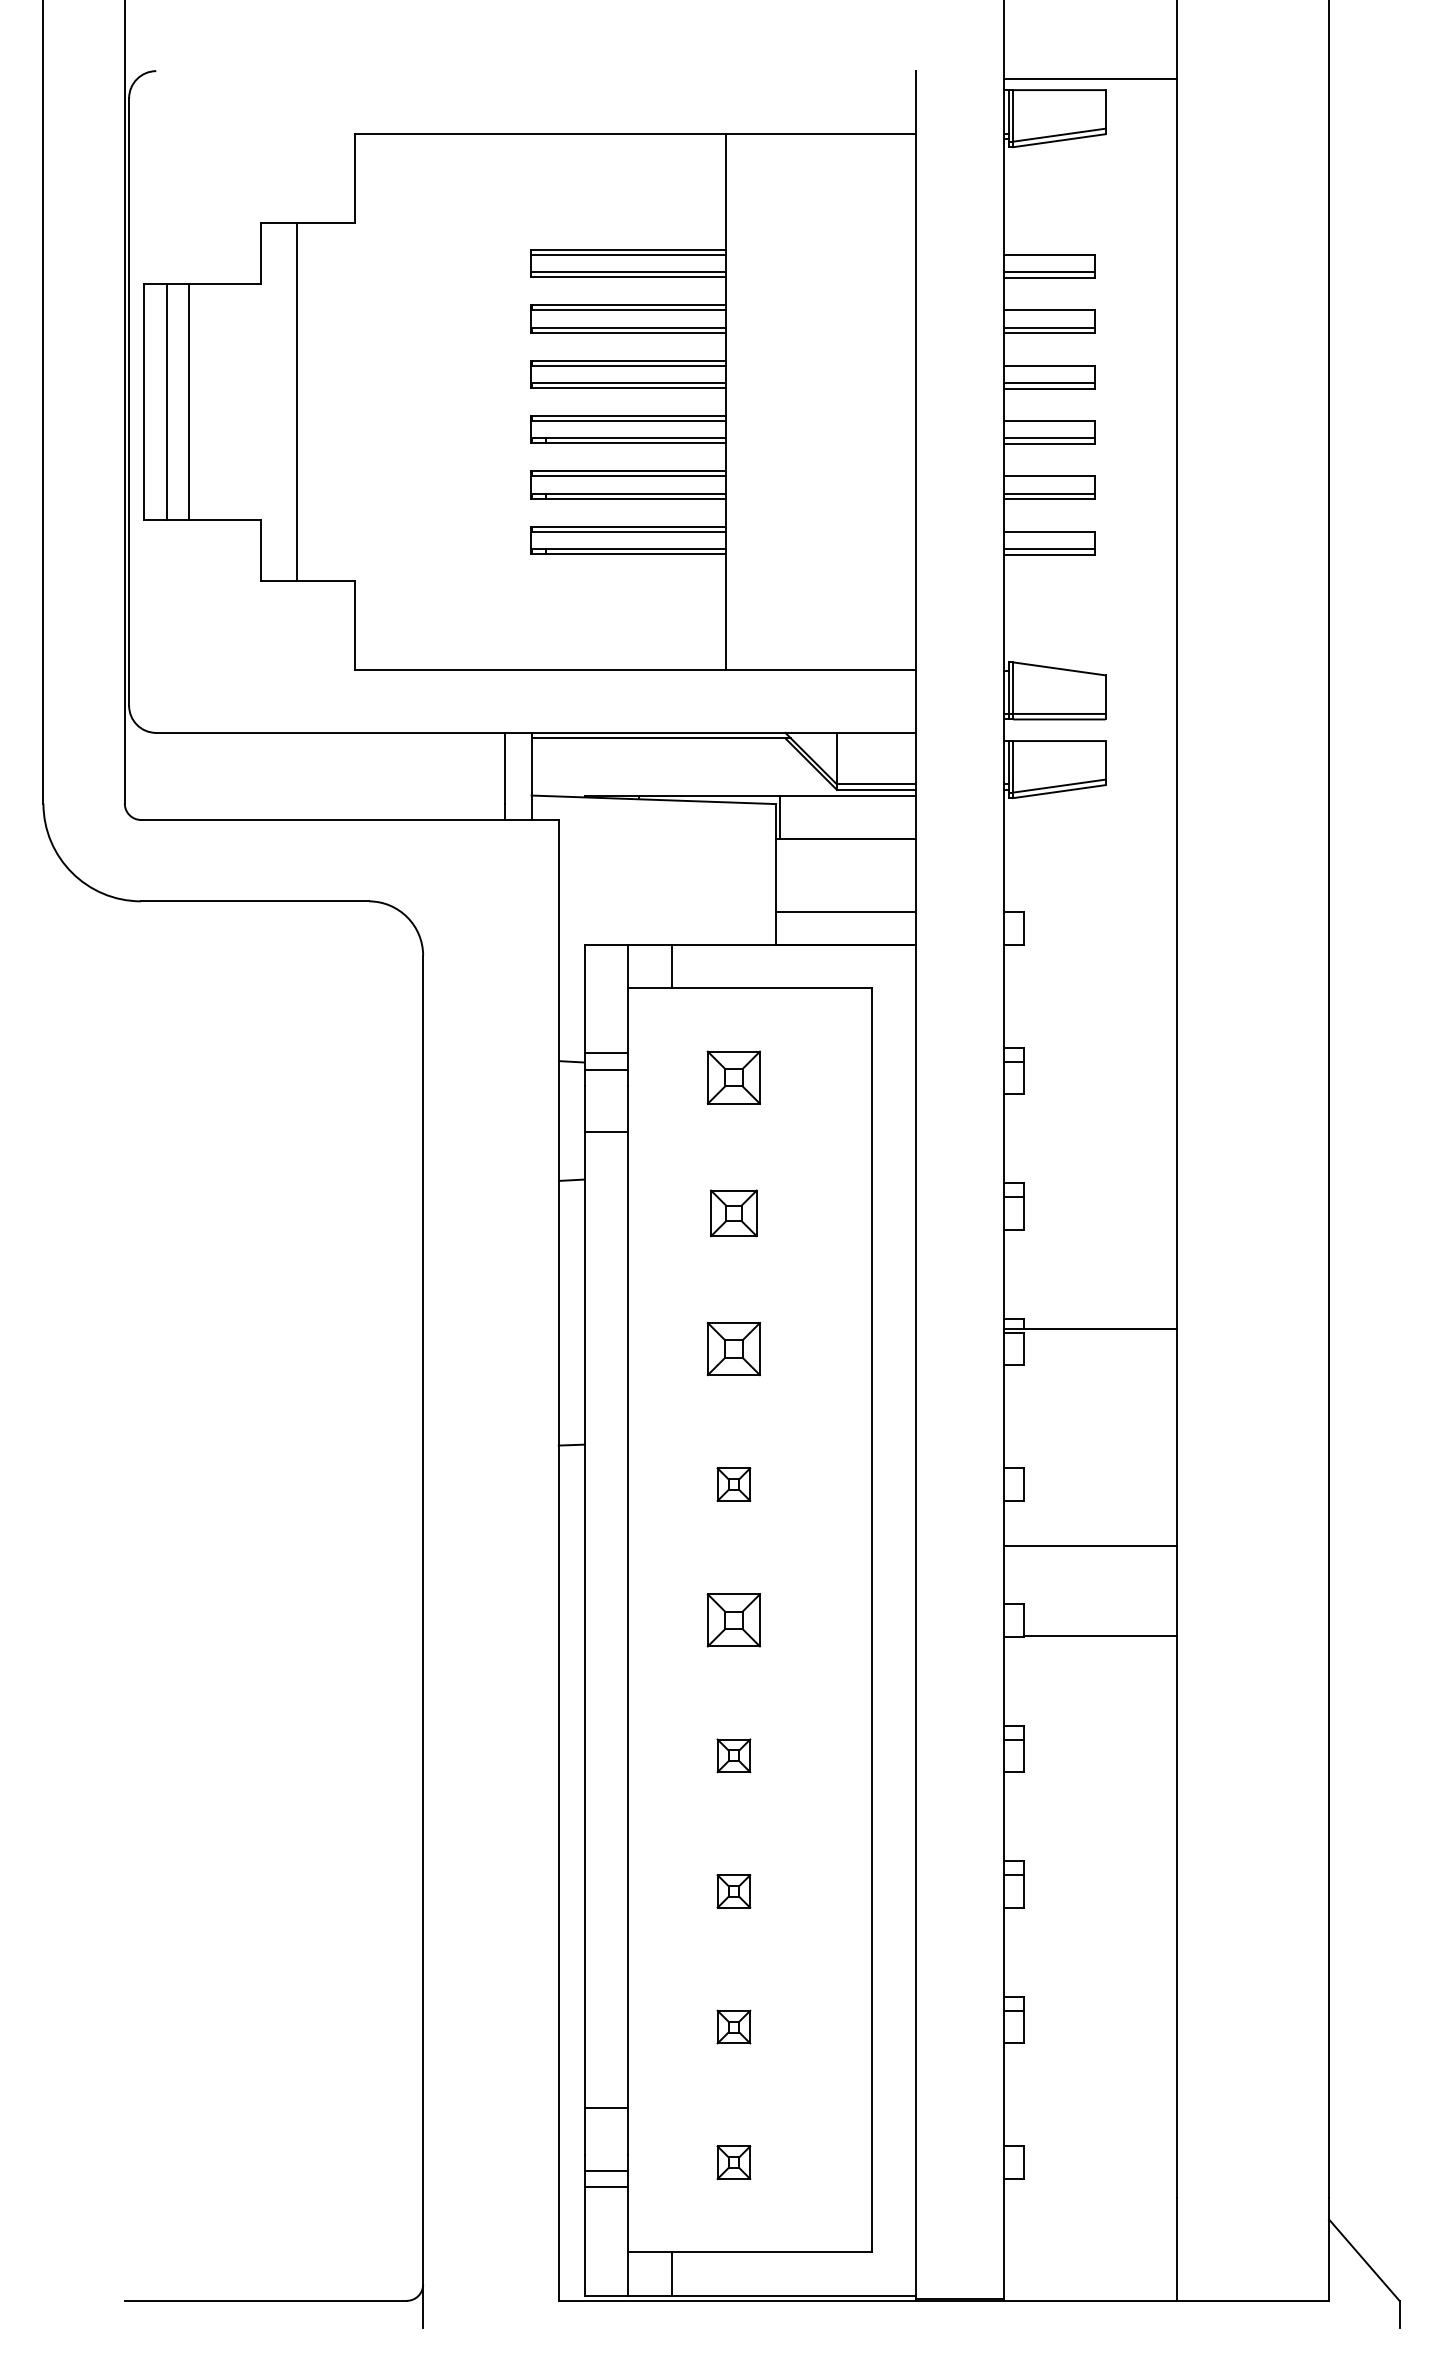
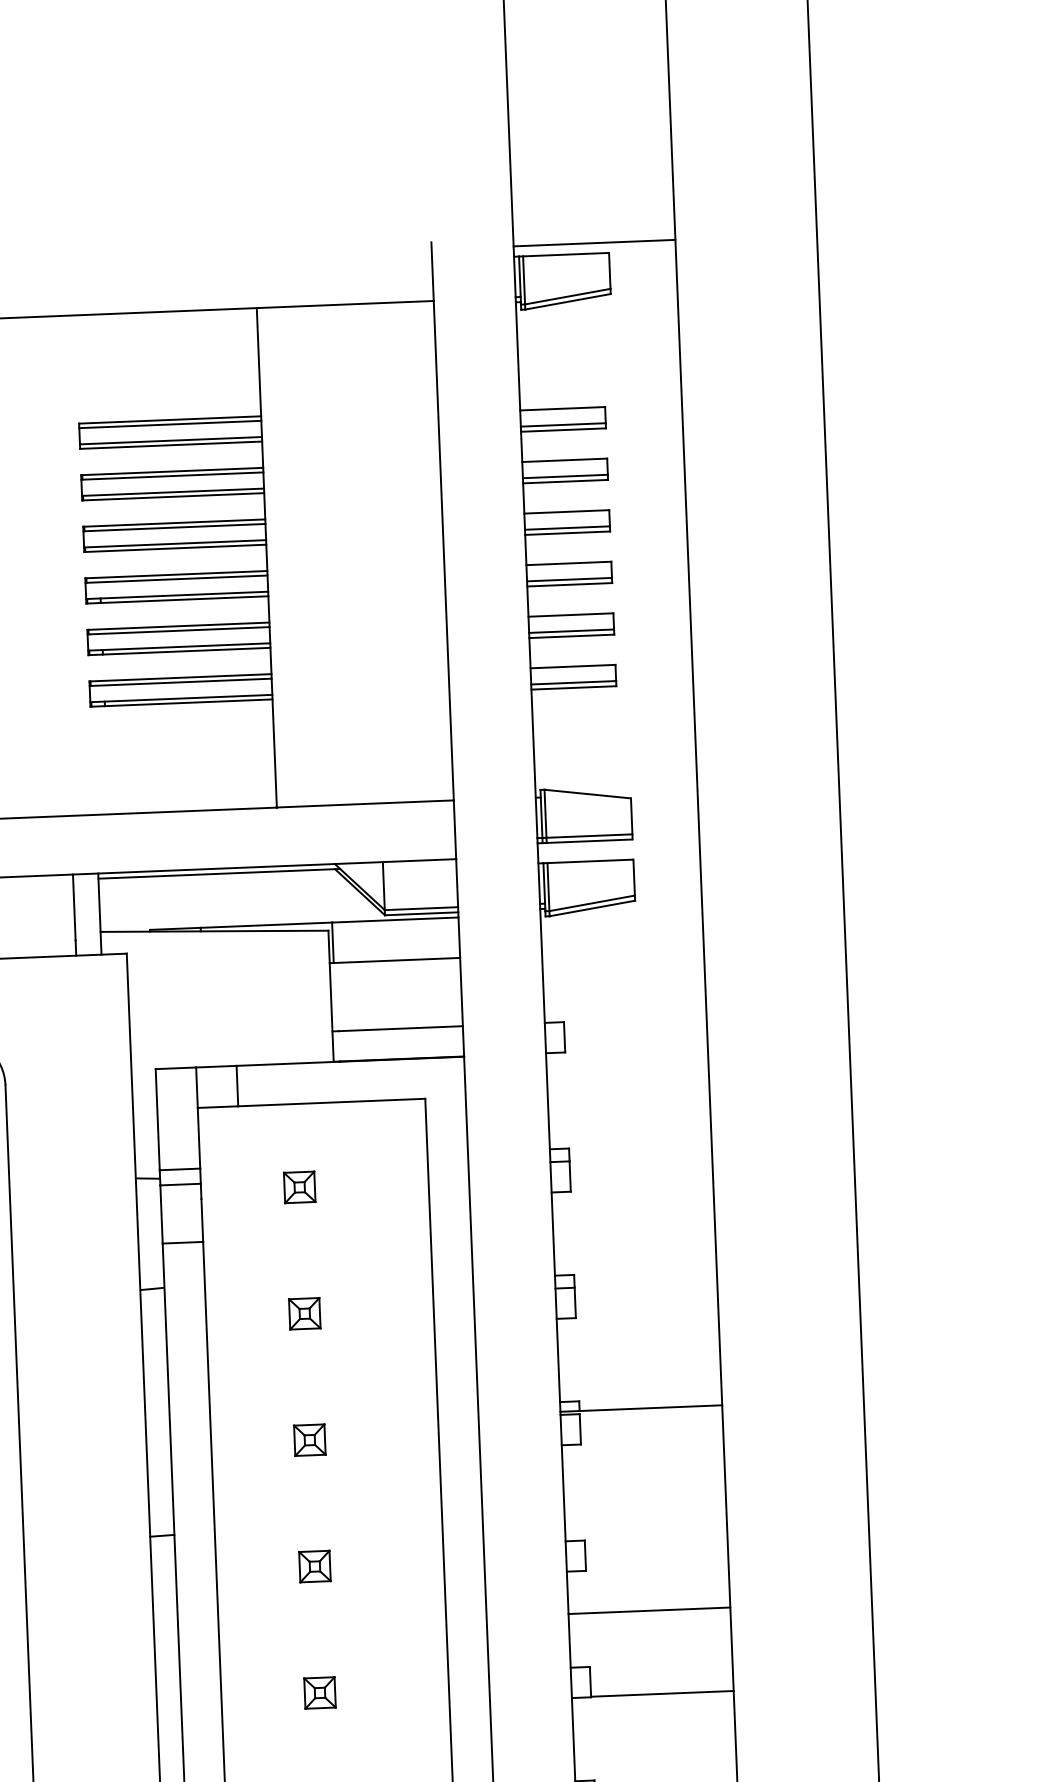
part: (733, 1077) -> (299, 1187), size x0.62
part: (733, 1213) -> (304, 1313), size x0.71
part: (733, 1348) -> (309, 1439), size x0.62
part: (733, 1619) -> (319, 1692), size x0.62

